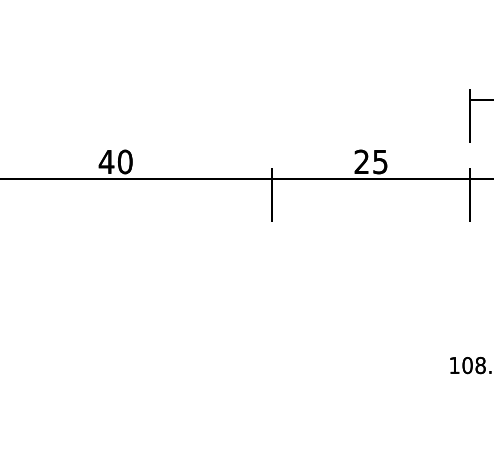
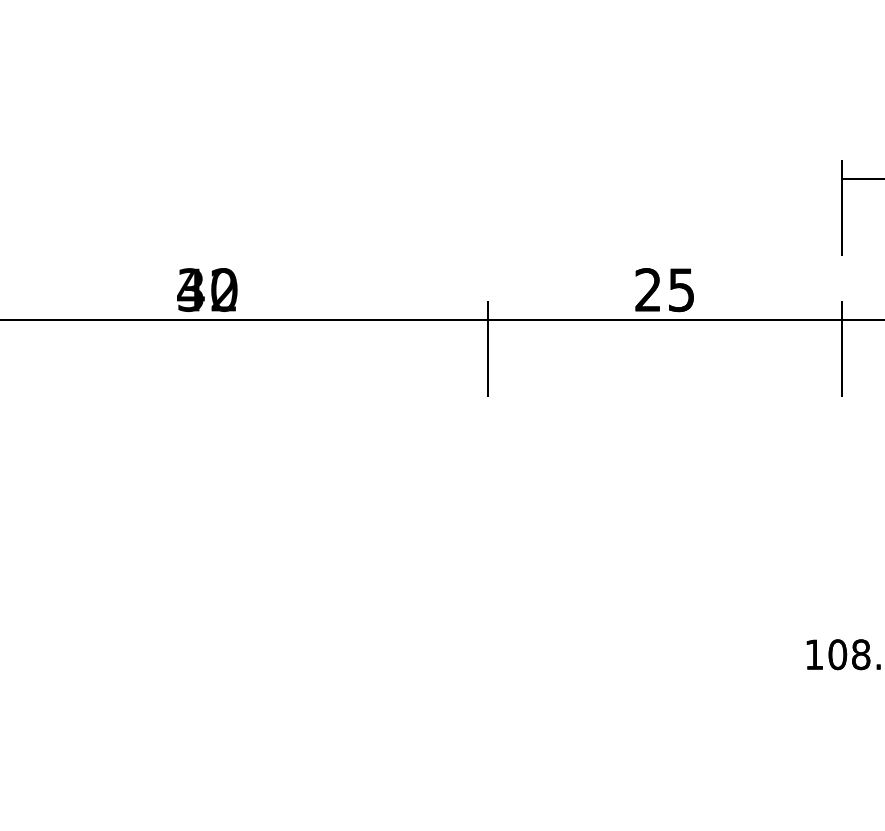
text: (115, 161) -> (206, 289), 40 -> 32

